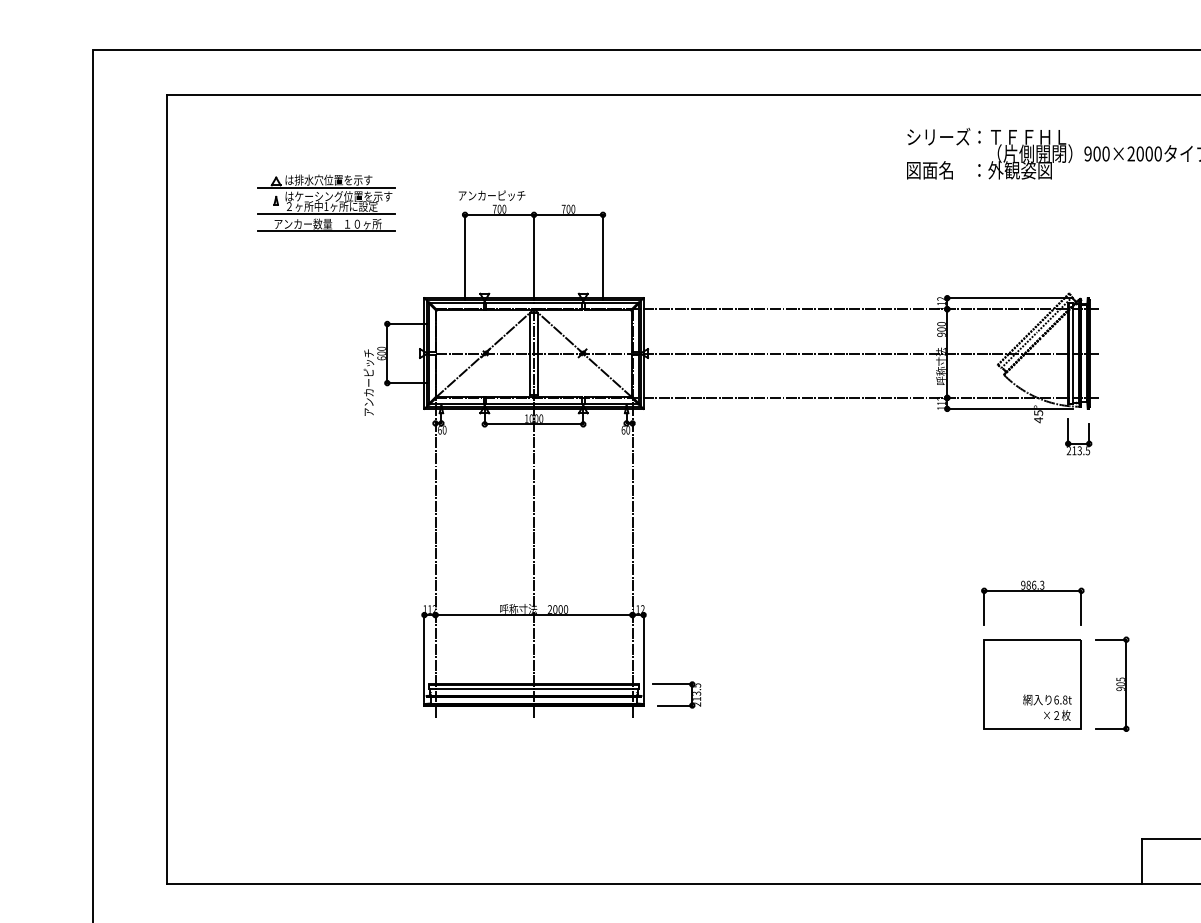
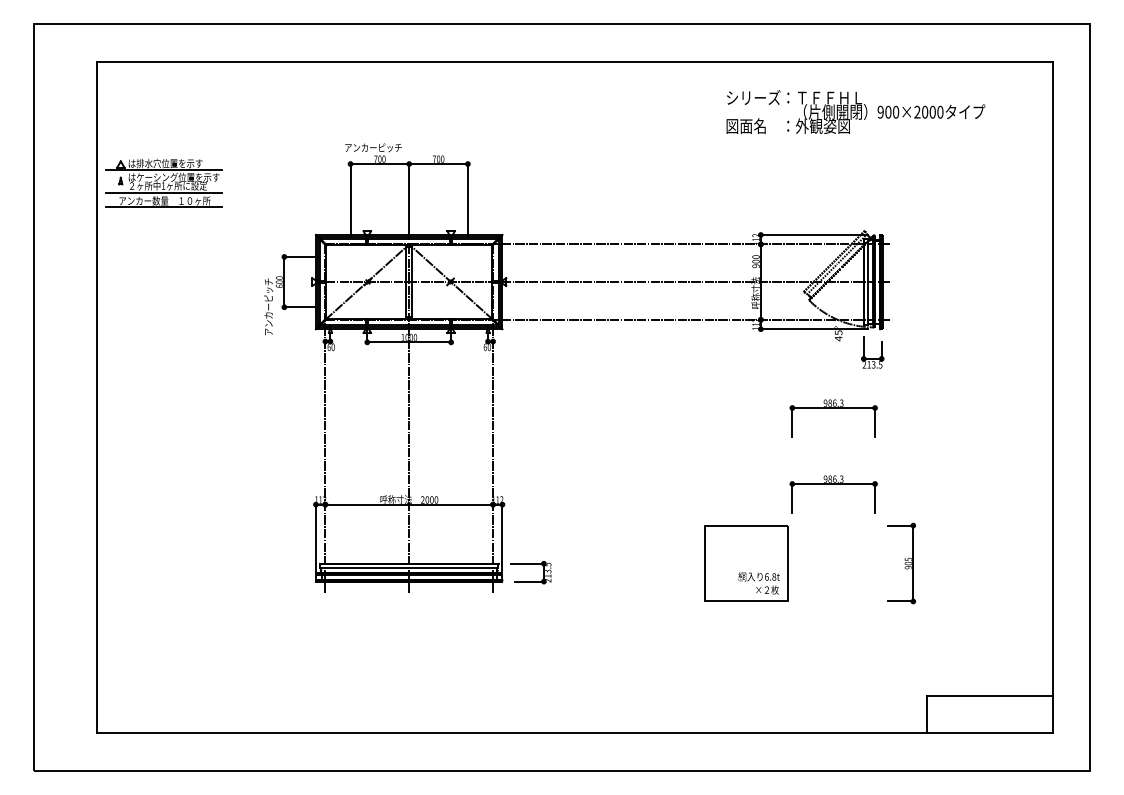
part: (326, 203) -> (163, 183), moved
part: (1032, 502) -> (833, 408), added
part: (1032, 684) -> (746, 563), moved

